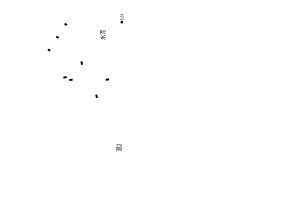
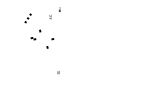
part: (55, 37) -> (27, 18), size x0.6

